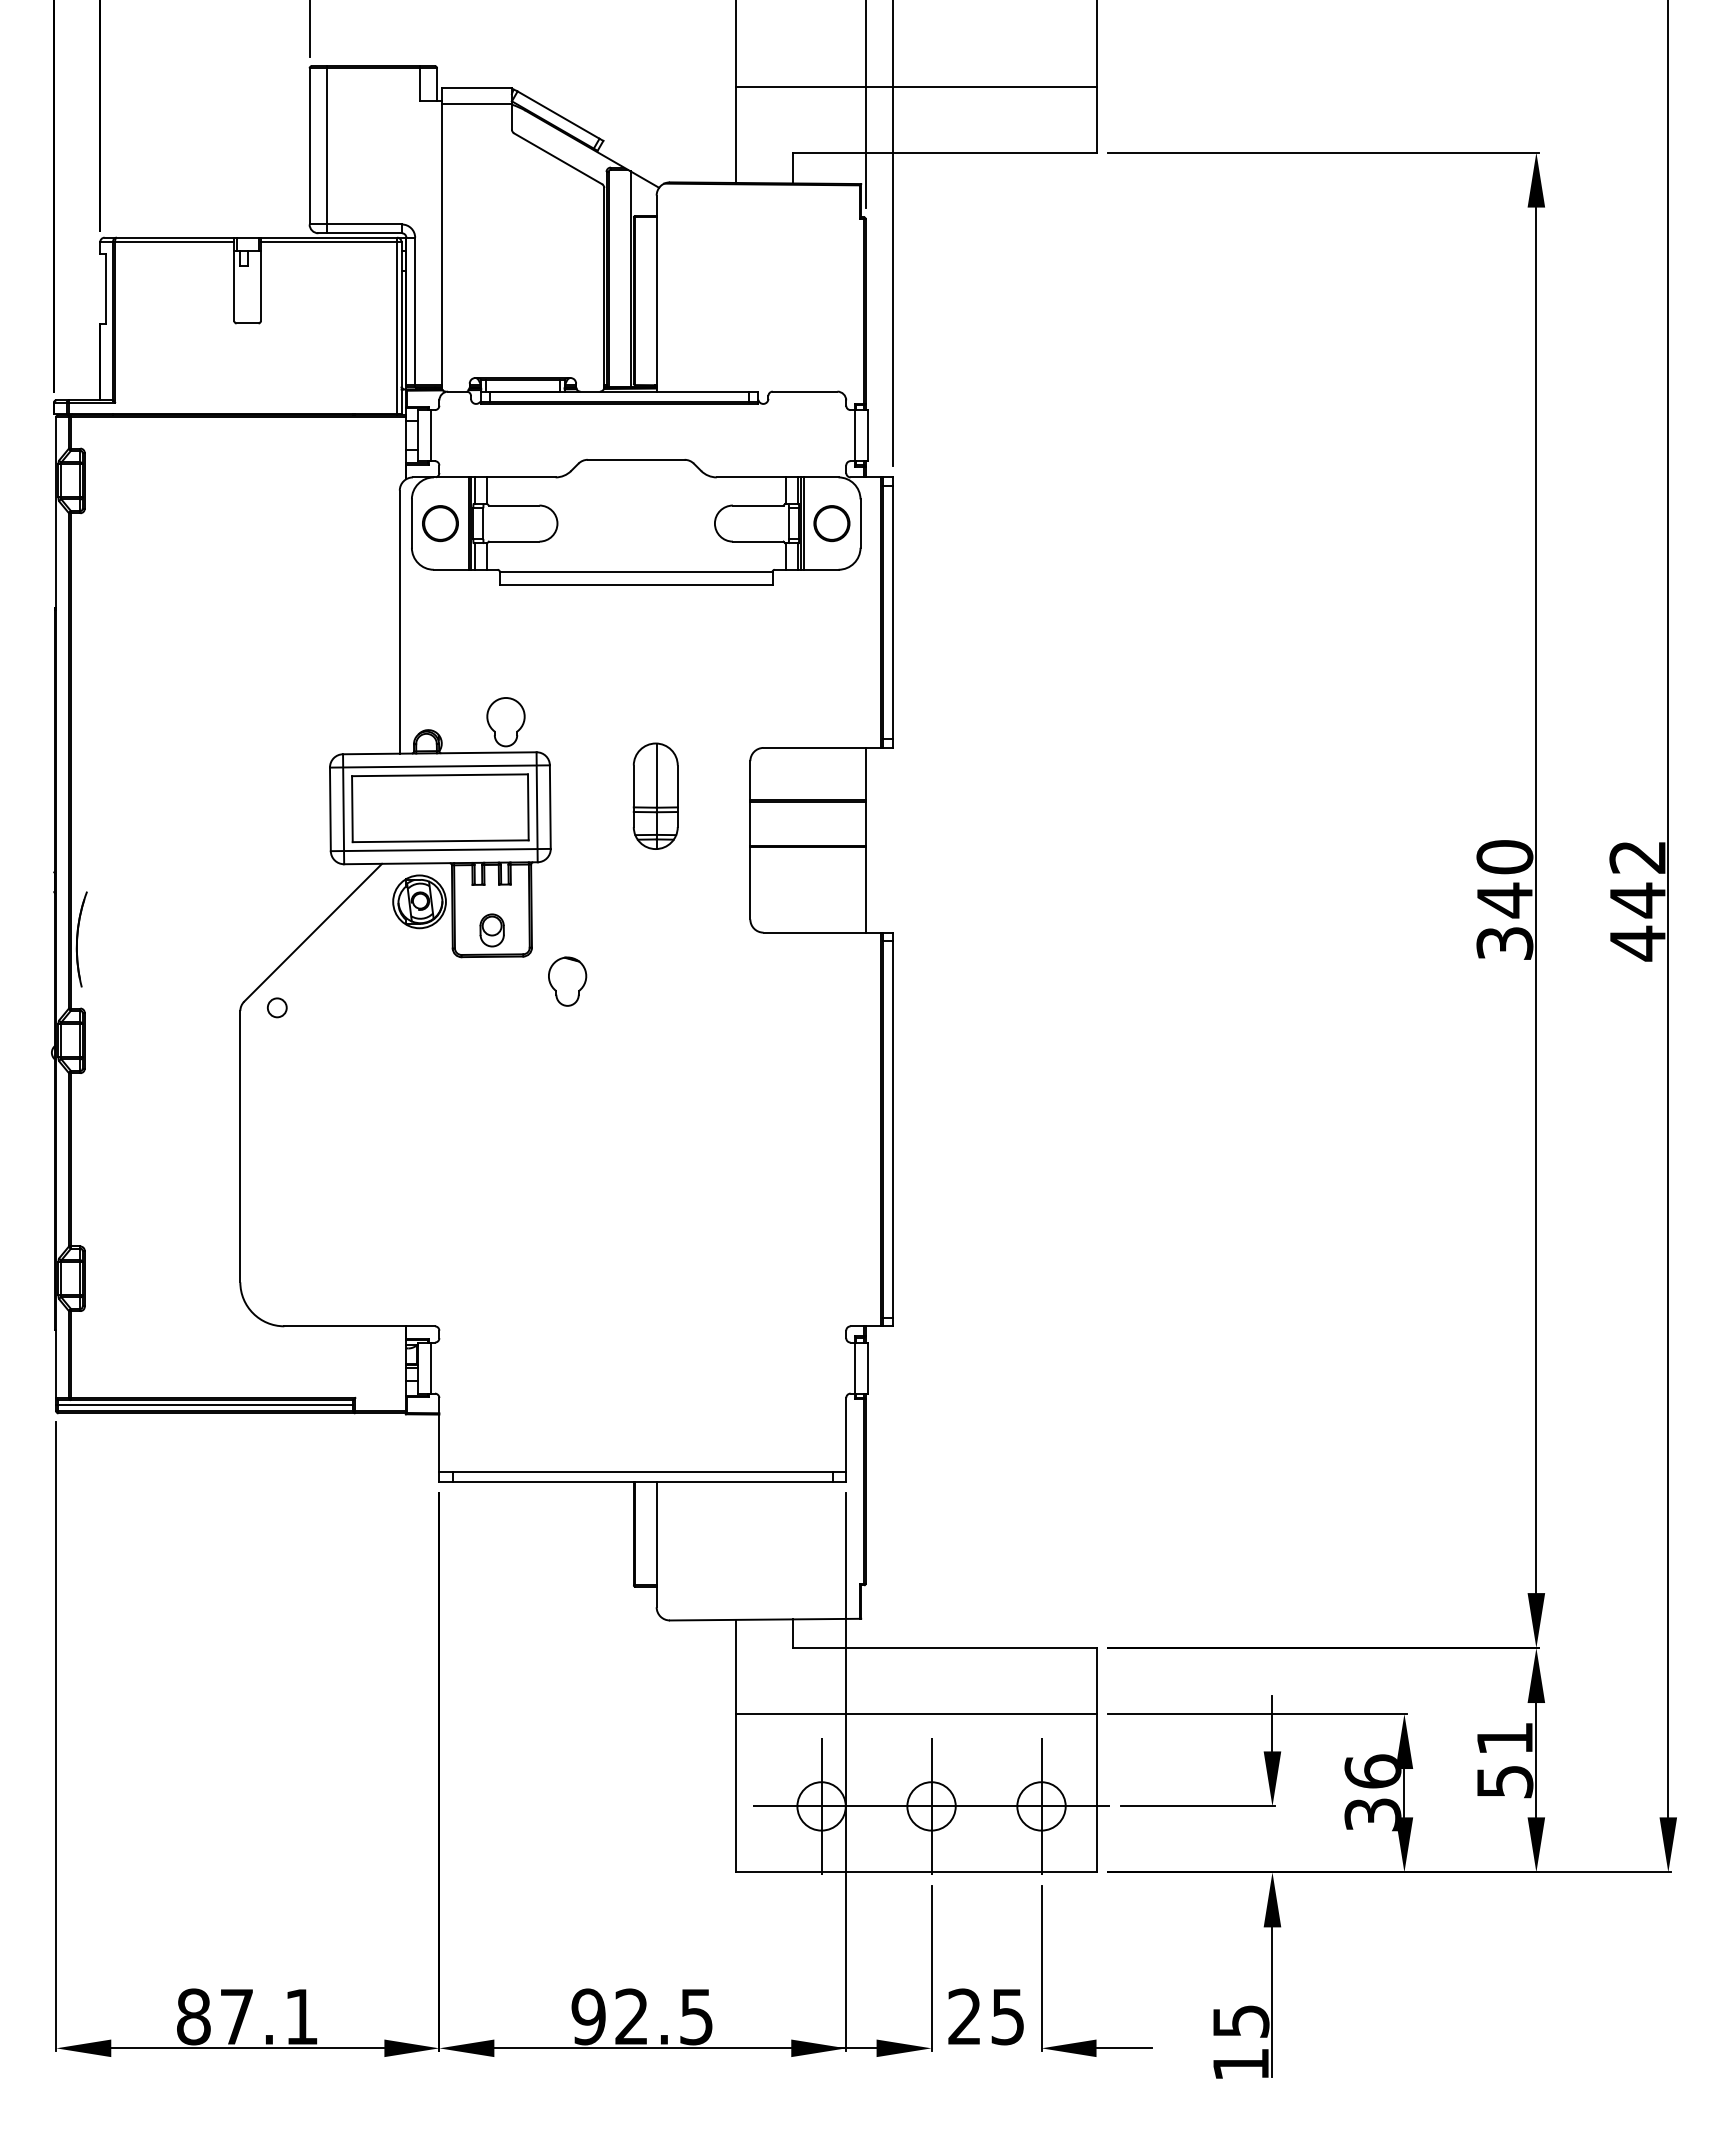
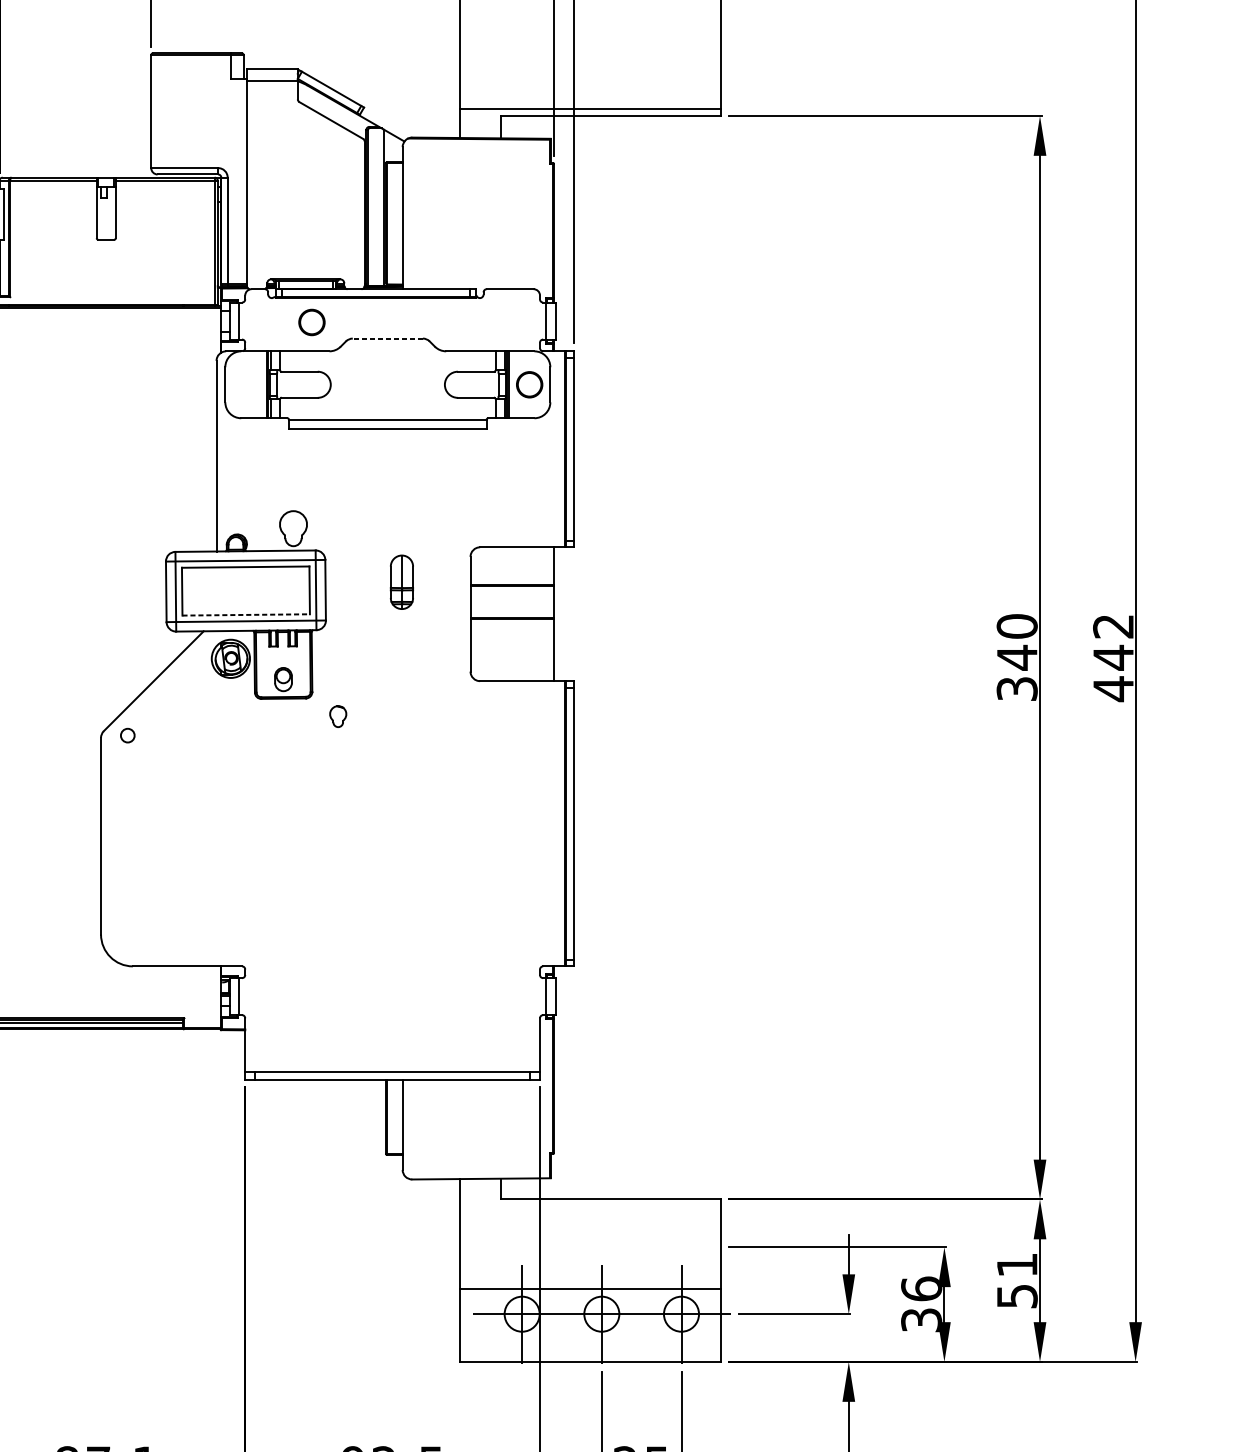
line: (915, 86) -> (590, 109), moved
line: (327, 149) -> (164, 113), removed
line: (635, 459) -> (387, 338), solid -> dashed
part: (440, 523) -> (311, 322), moved
part: (655, 795) -> (401, 581), size x0.7
line: (440, 841) -> (246, 615), solid -> dashed
part: (567, 981) -> (338, 716), size x0.6
line: (915, 1714) -> (590, 1288), moved

